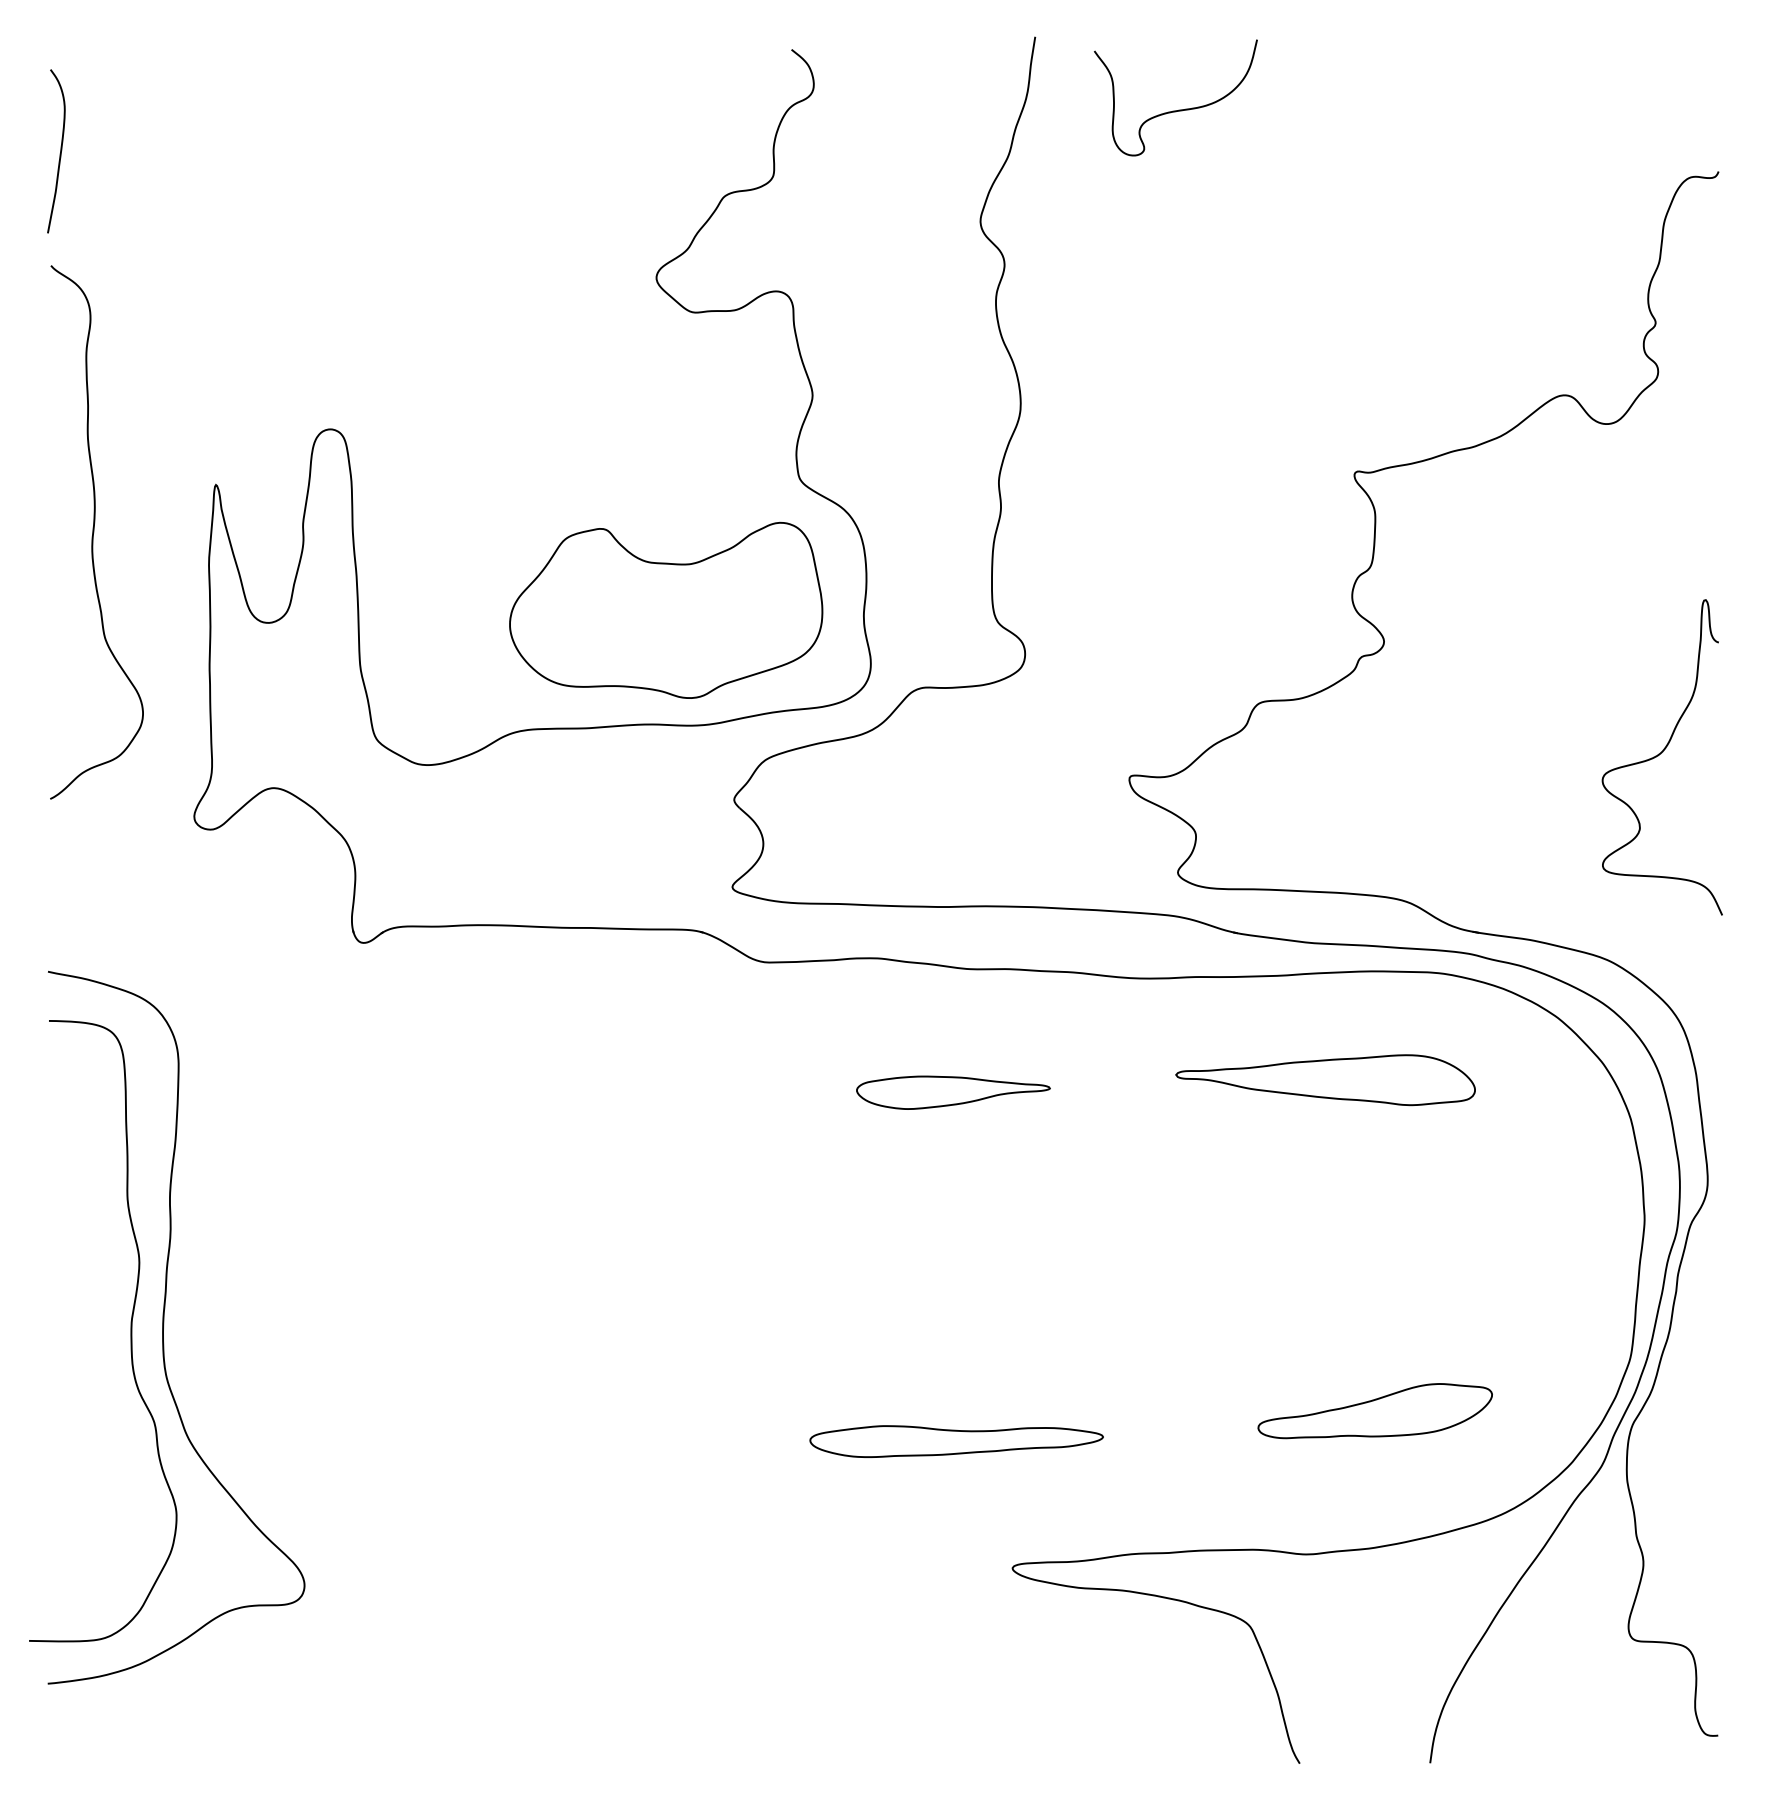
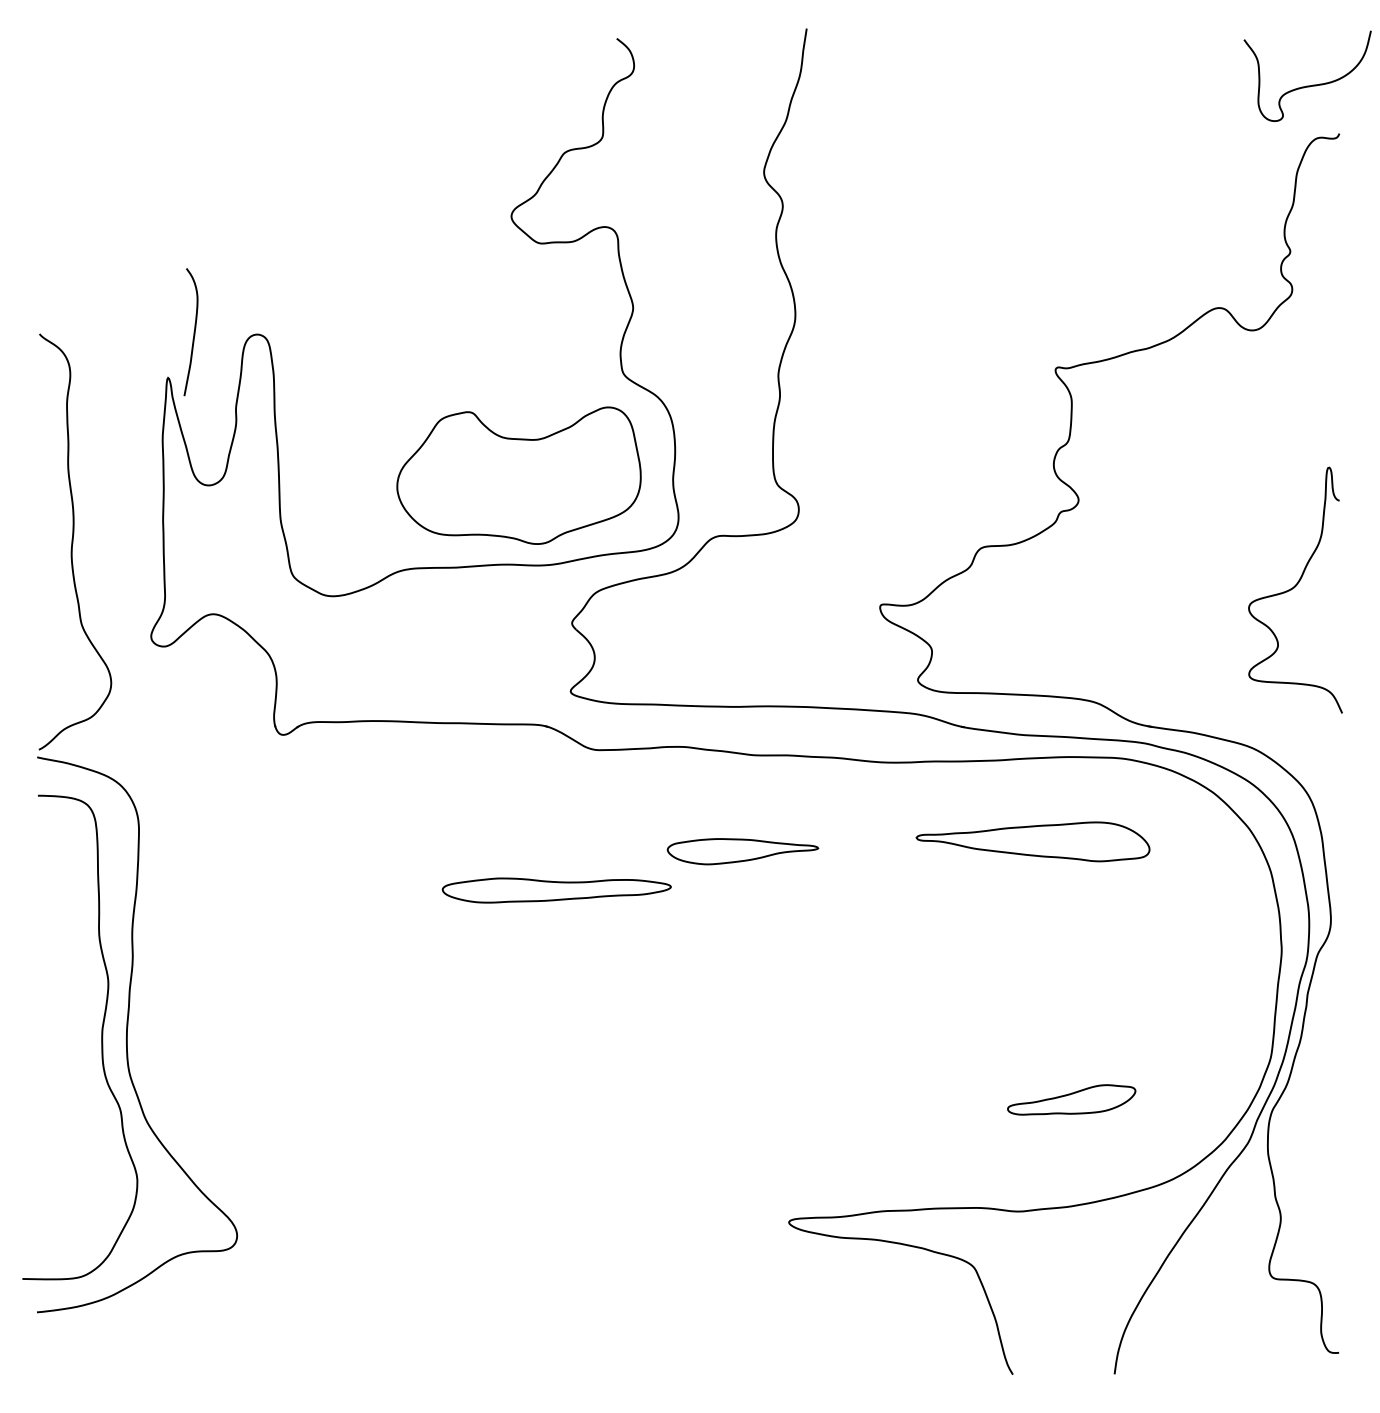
curve: (1178, 109) -> (1309, 85), moved
curve: (59, 153) -> (193, 333), moved
curve: (94, 532) -> (73, 542), moved
part: (1374, 1411) -> (1071, 1100), size x0.7
part: (956, 1441) -> (556, 890), moved

